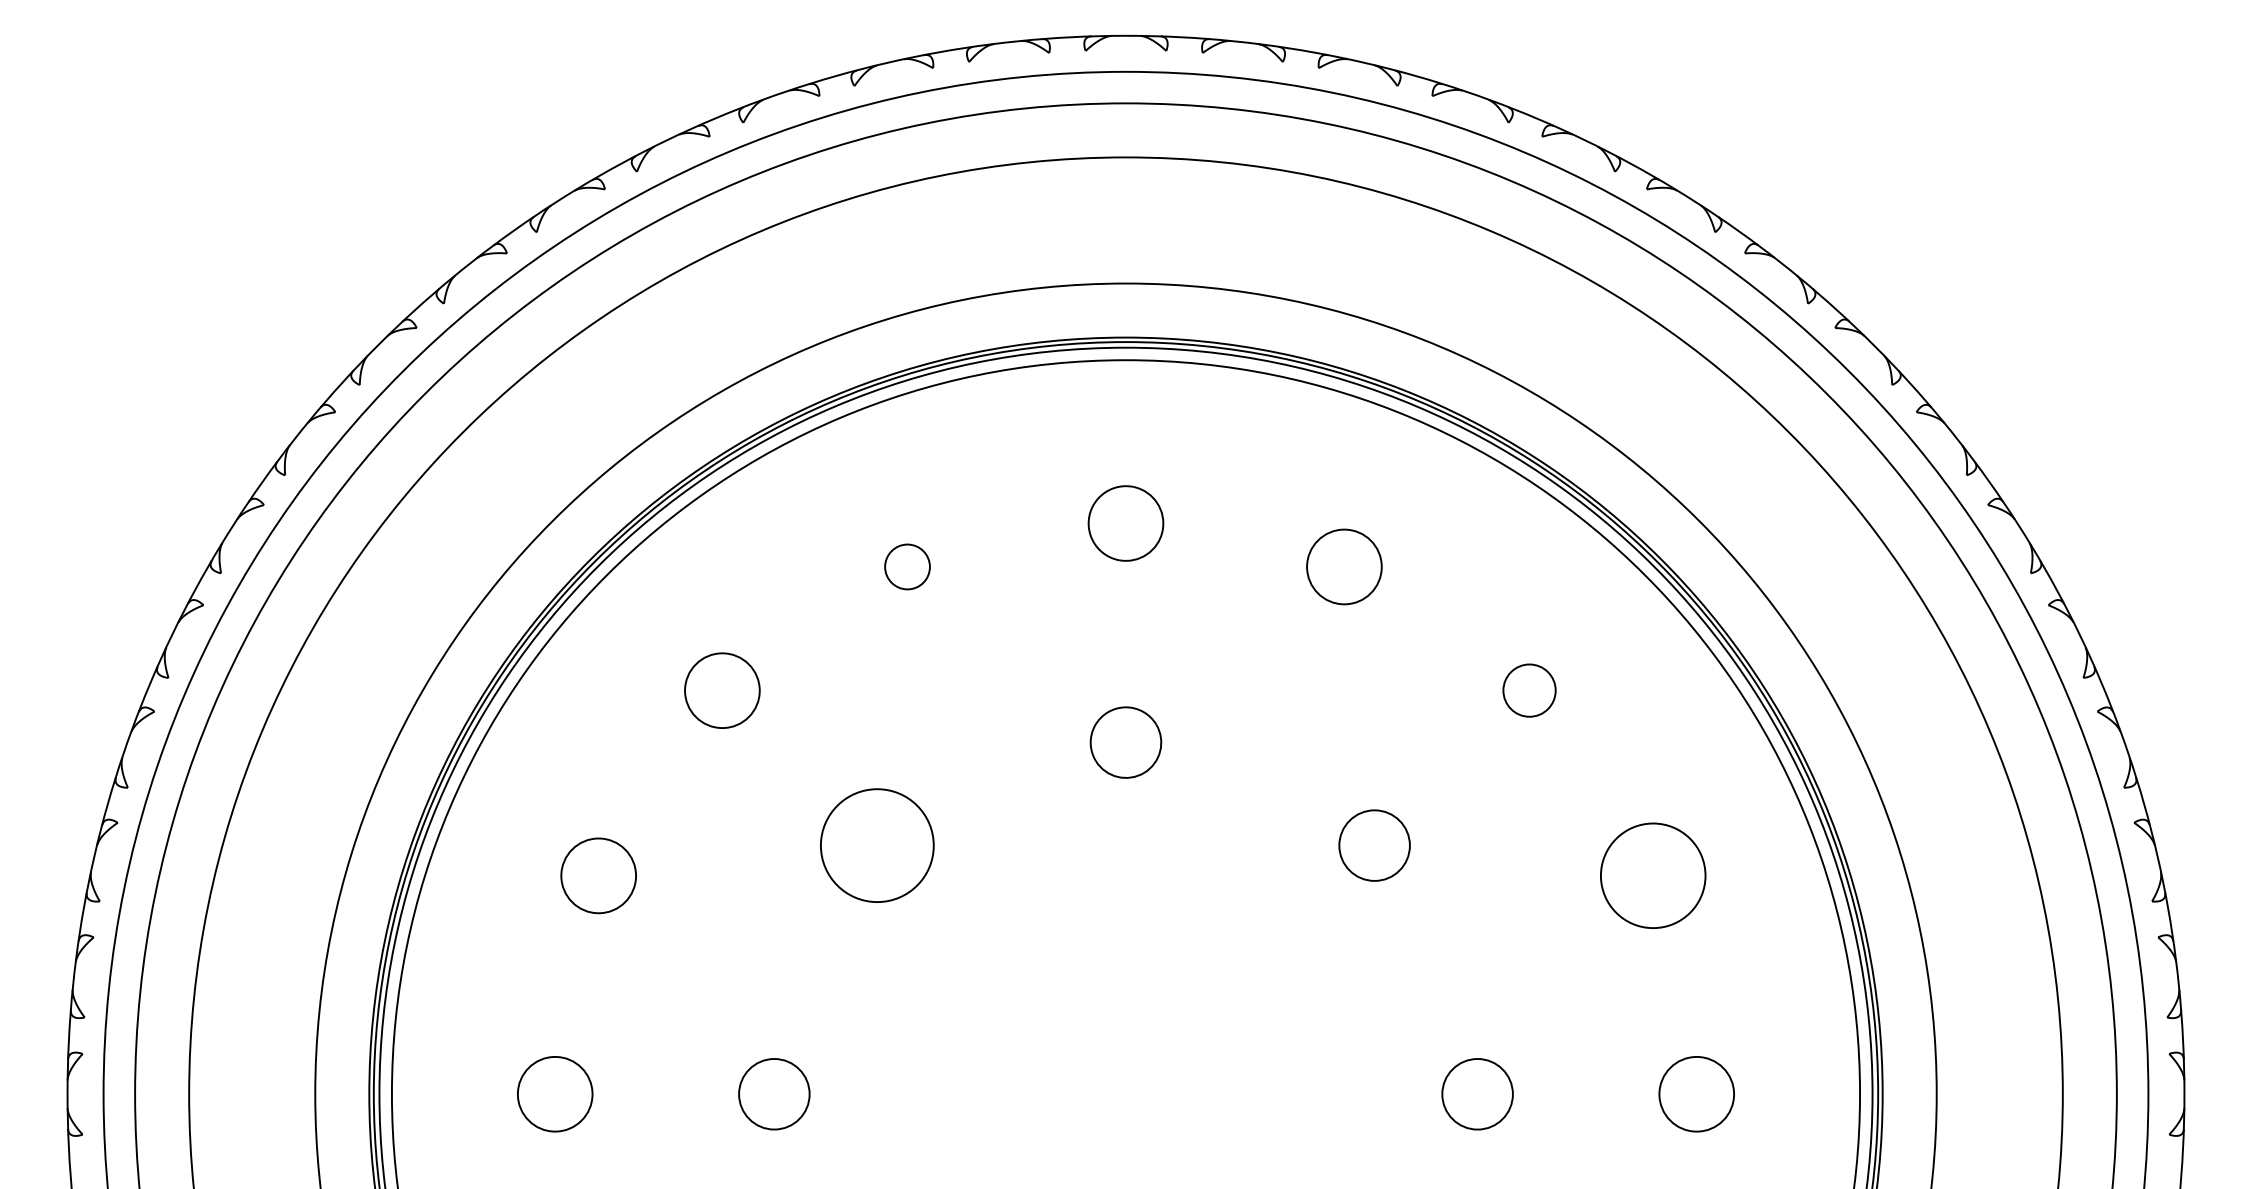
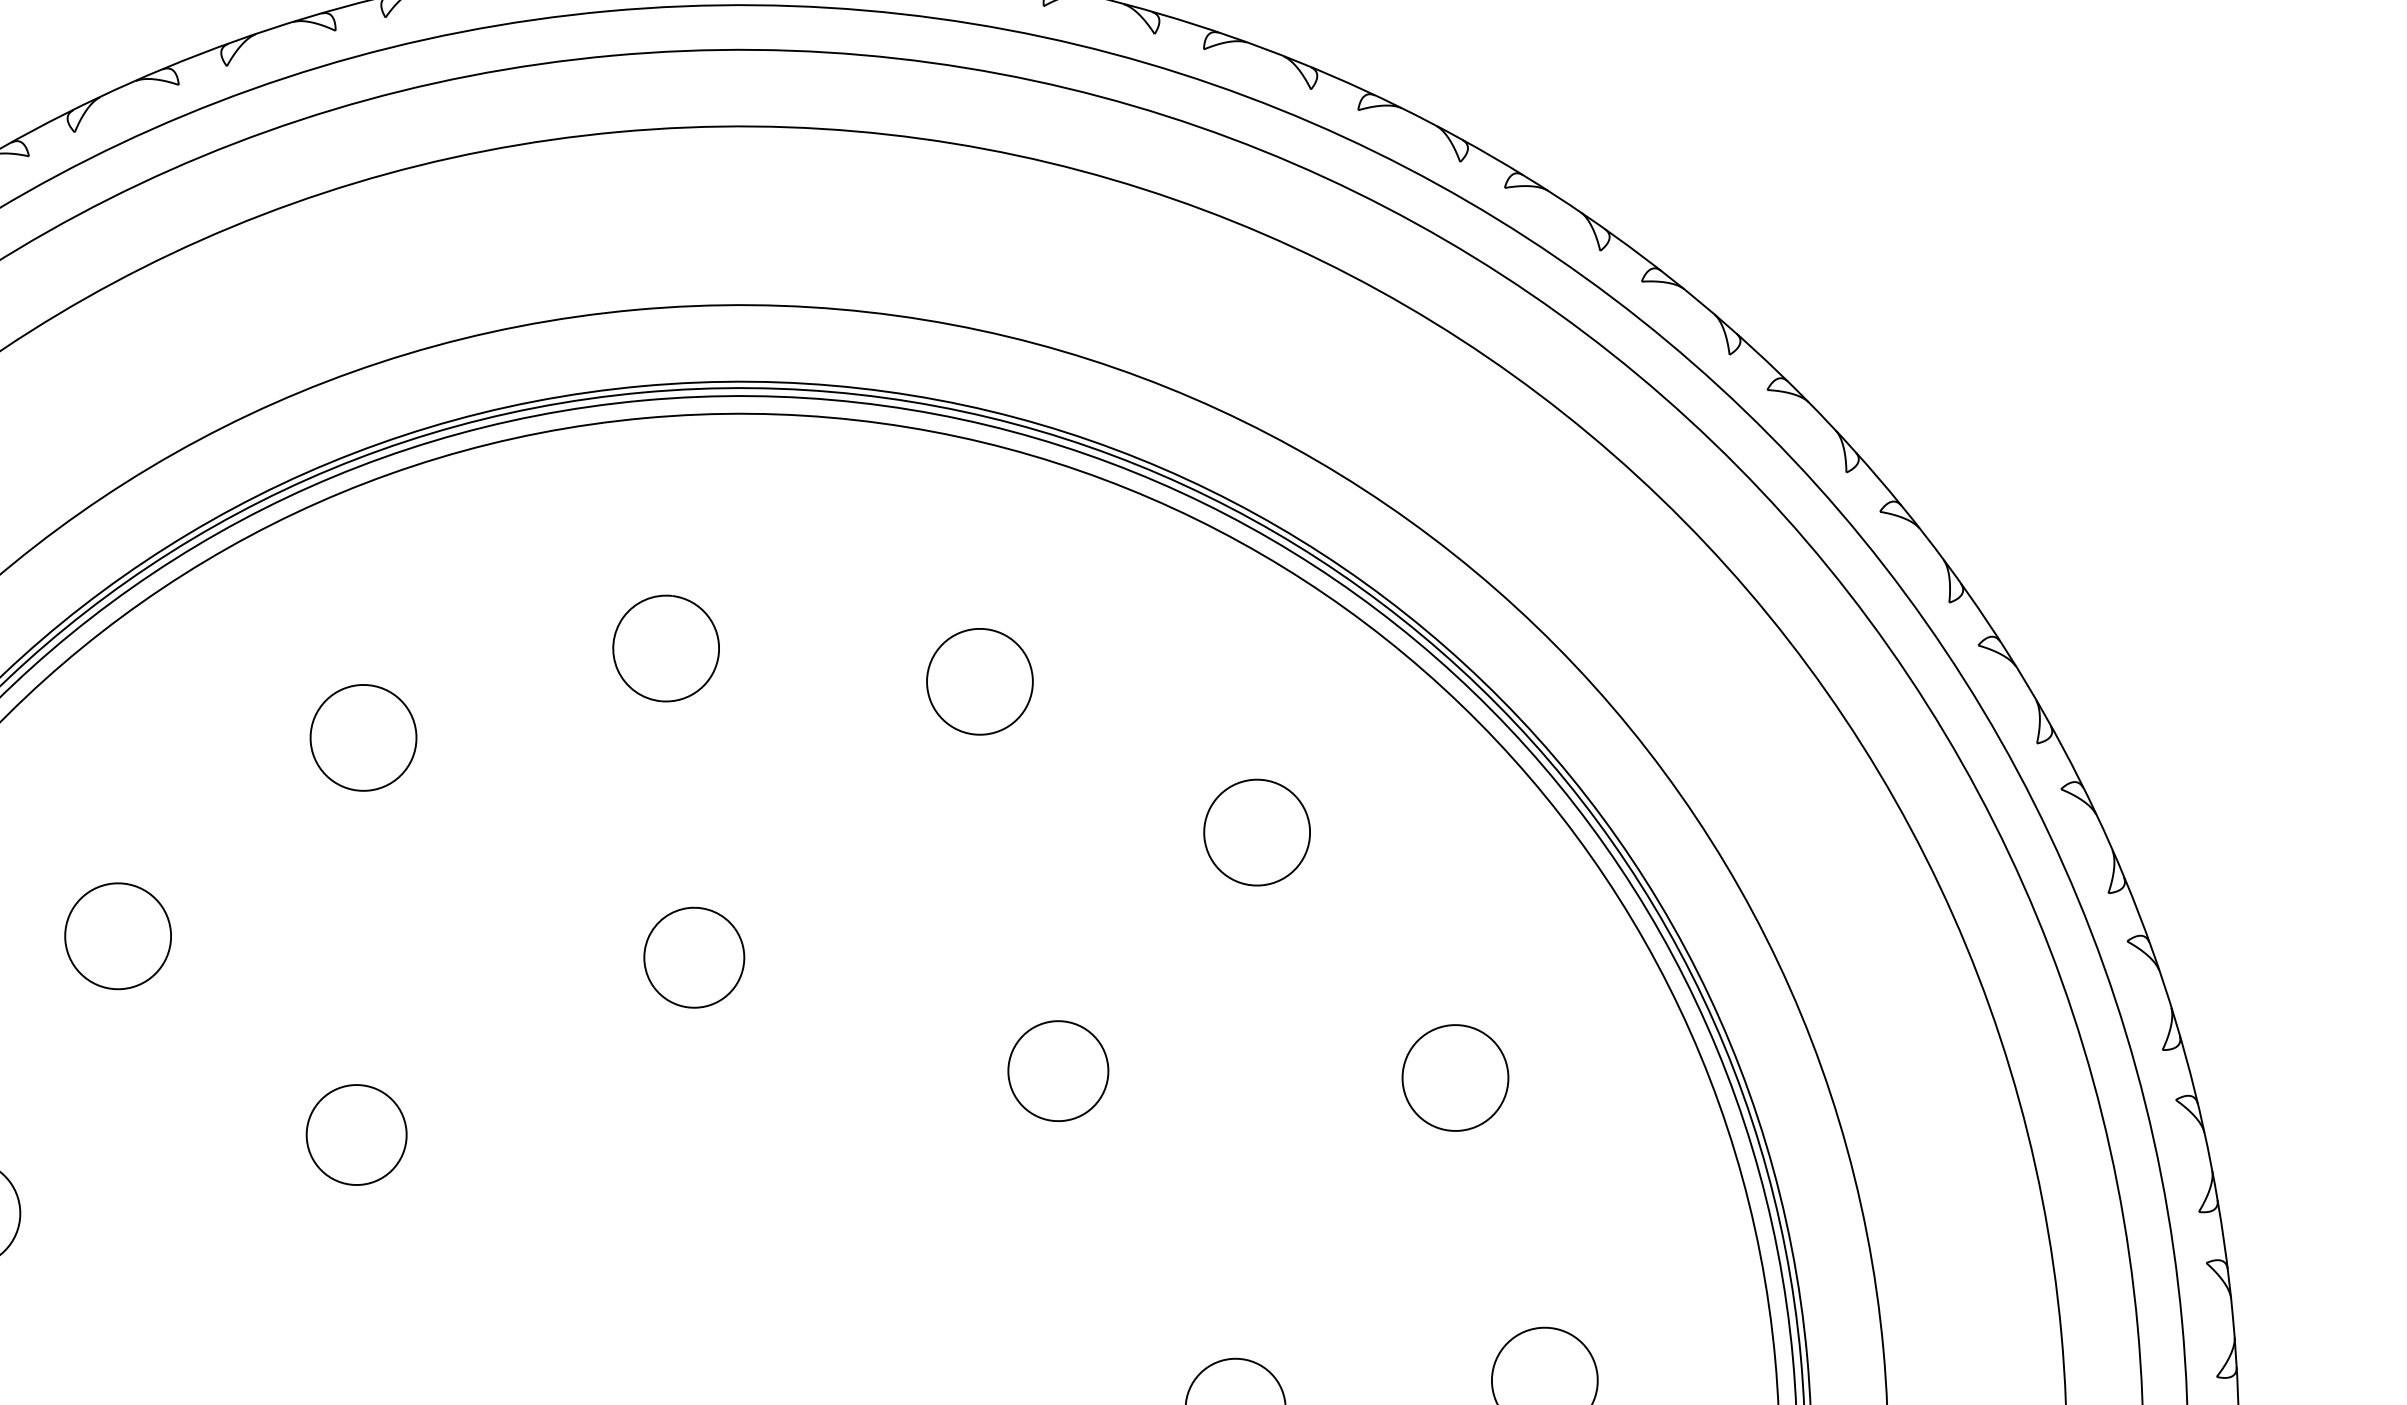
circle: (907, 566) -> (363, 737), size x1.67
circle: (1529, 690) -> (1256, 832), size x1.43
circle: (877, 845) -> (356, 1134), size x0.62
circle: (1653, 875) -> (1455, 1077), size x0.71

